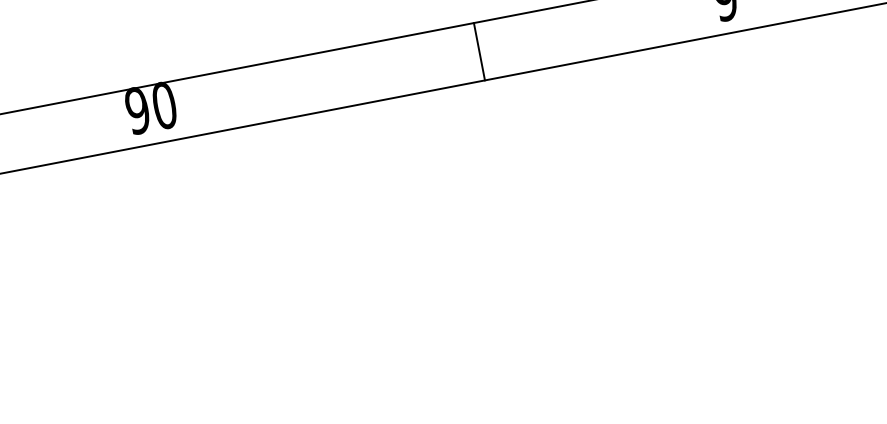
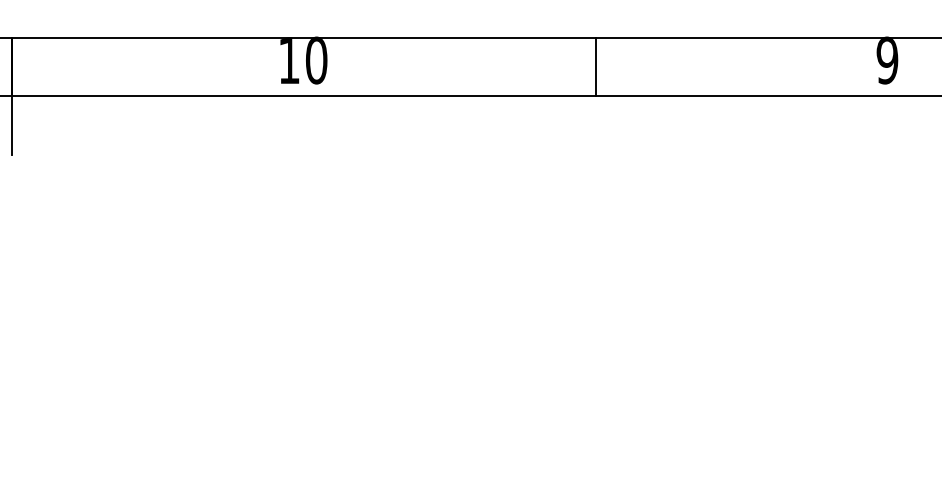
line: (479, 51) -> (596, 67), moved
text: (136, 110) -> (288, 60), 90 -> 10

